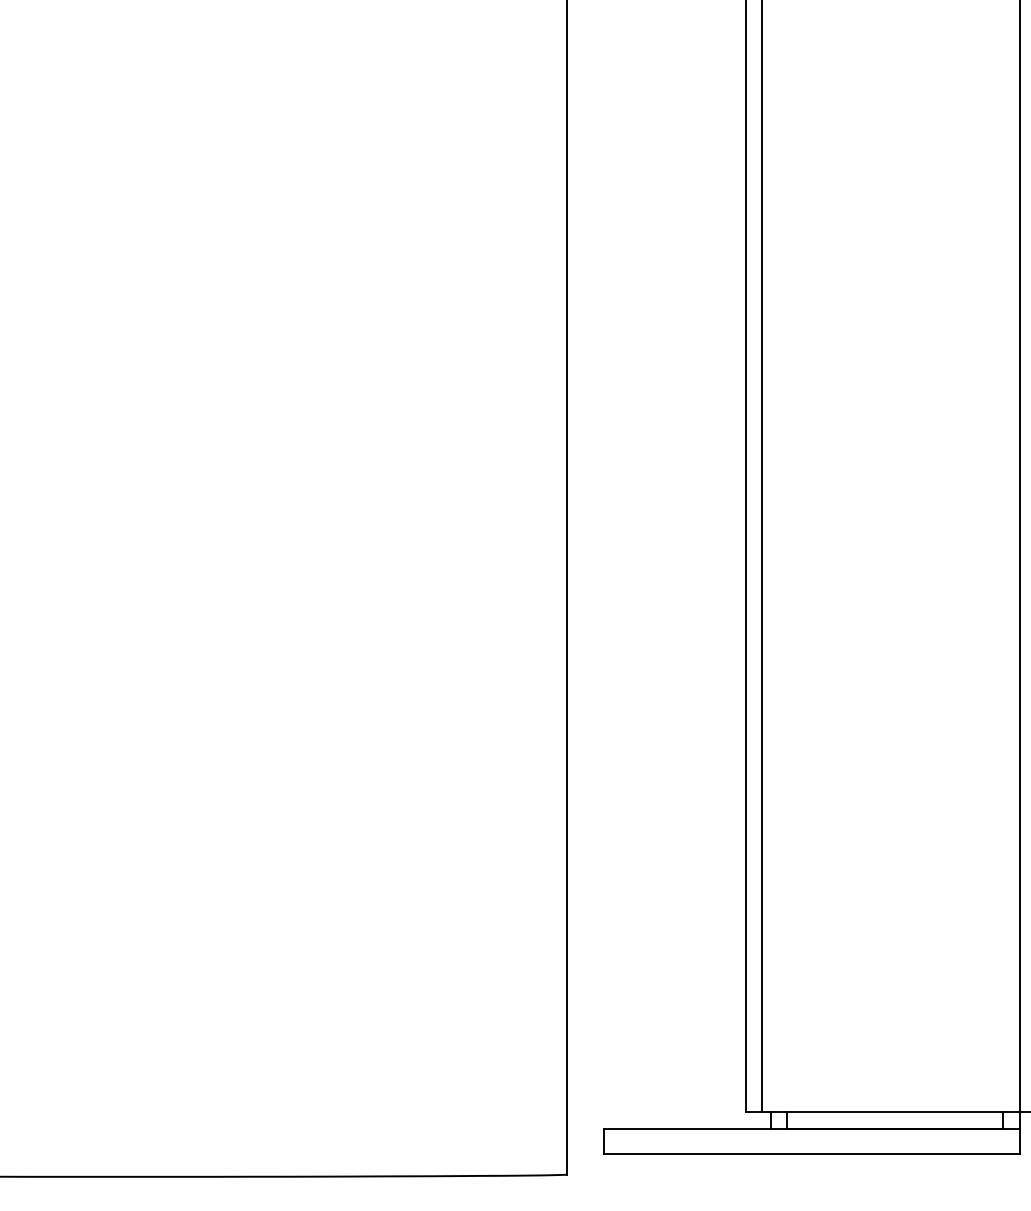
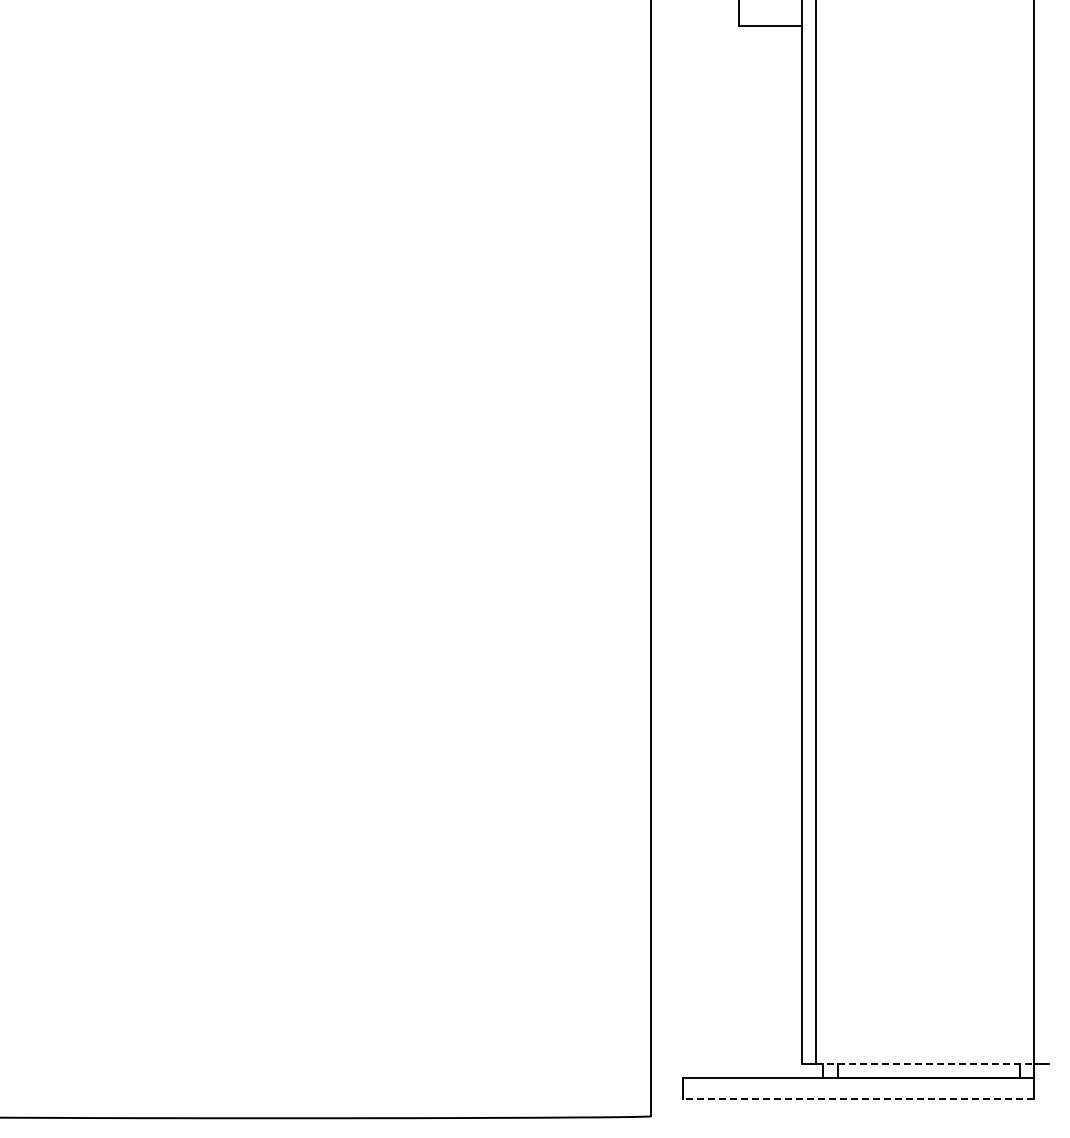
line: (891, 1112) -> (925, 1063), solid -> dashed
line: (812, 1153) -> (858, 1098), solid -> dashed

